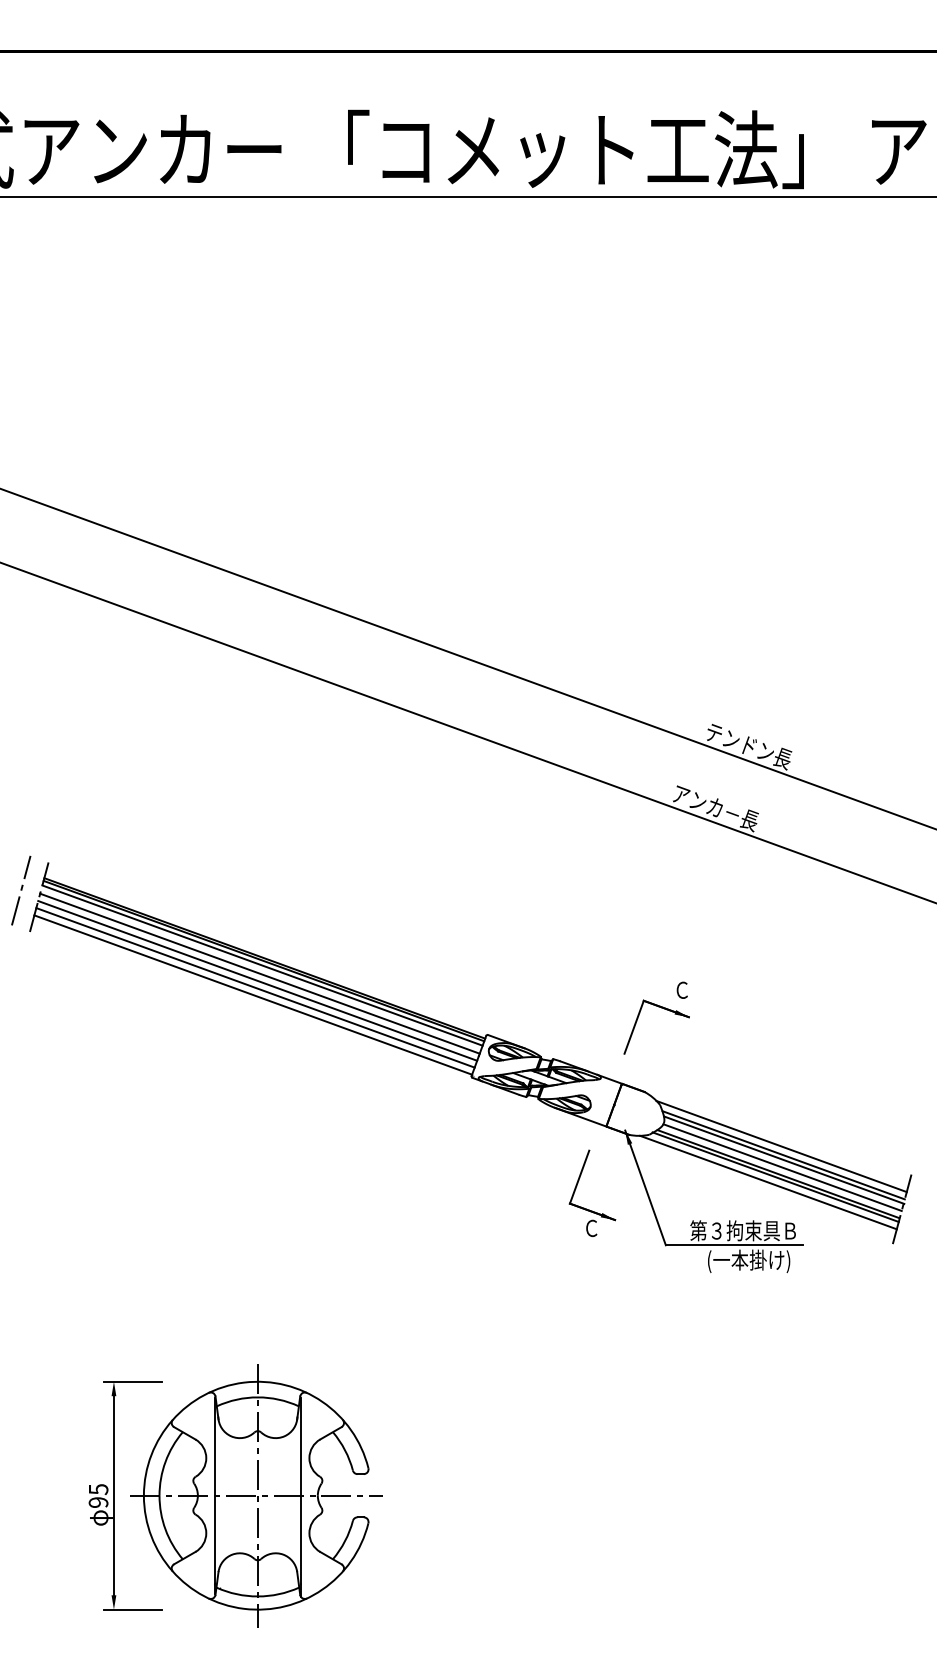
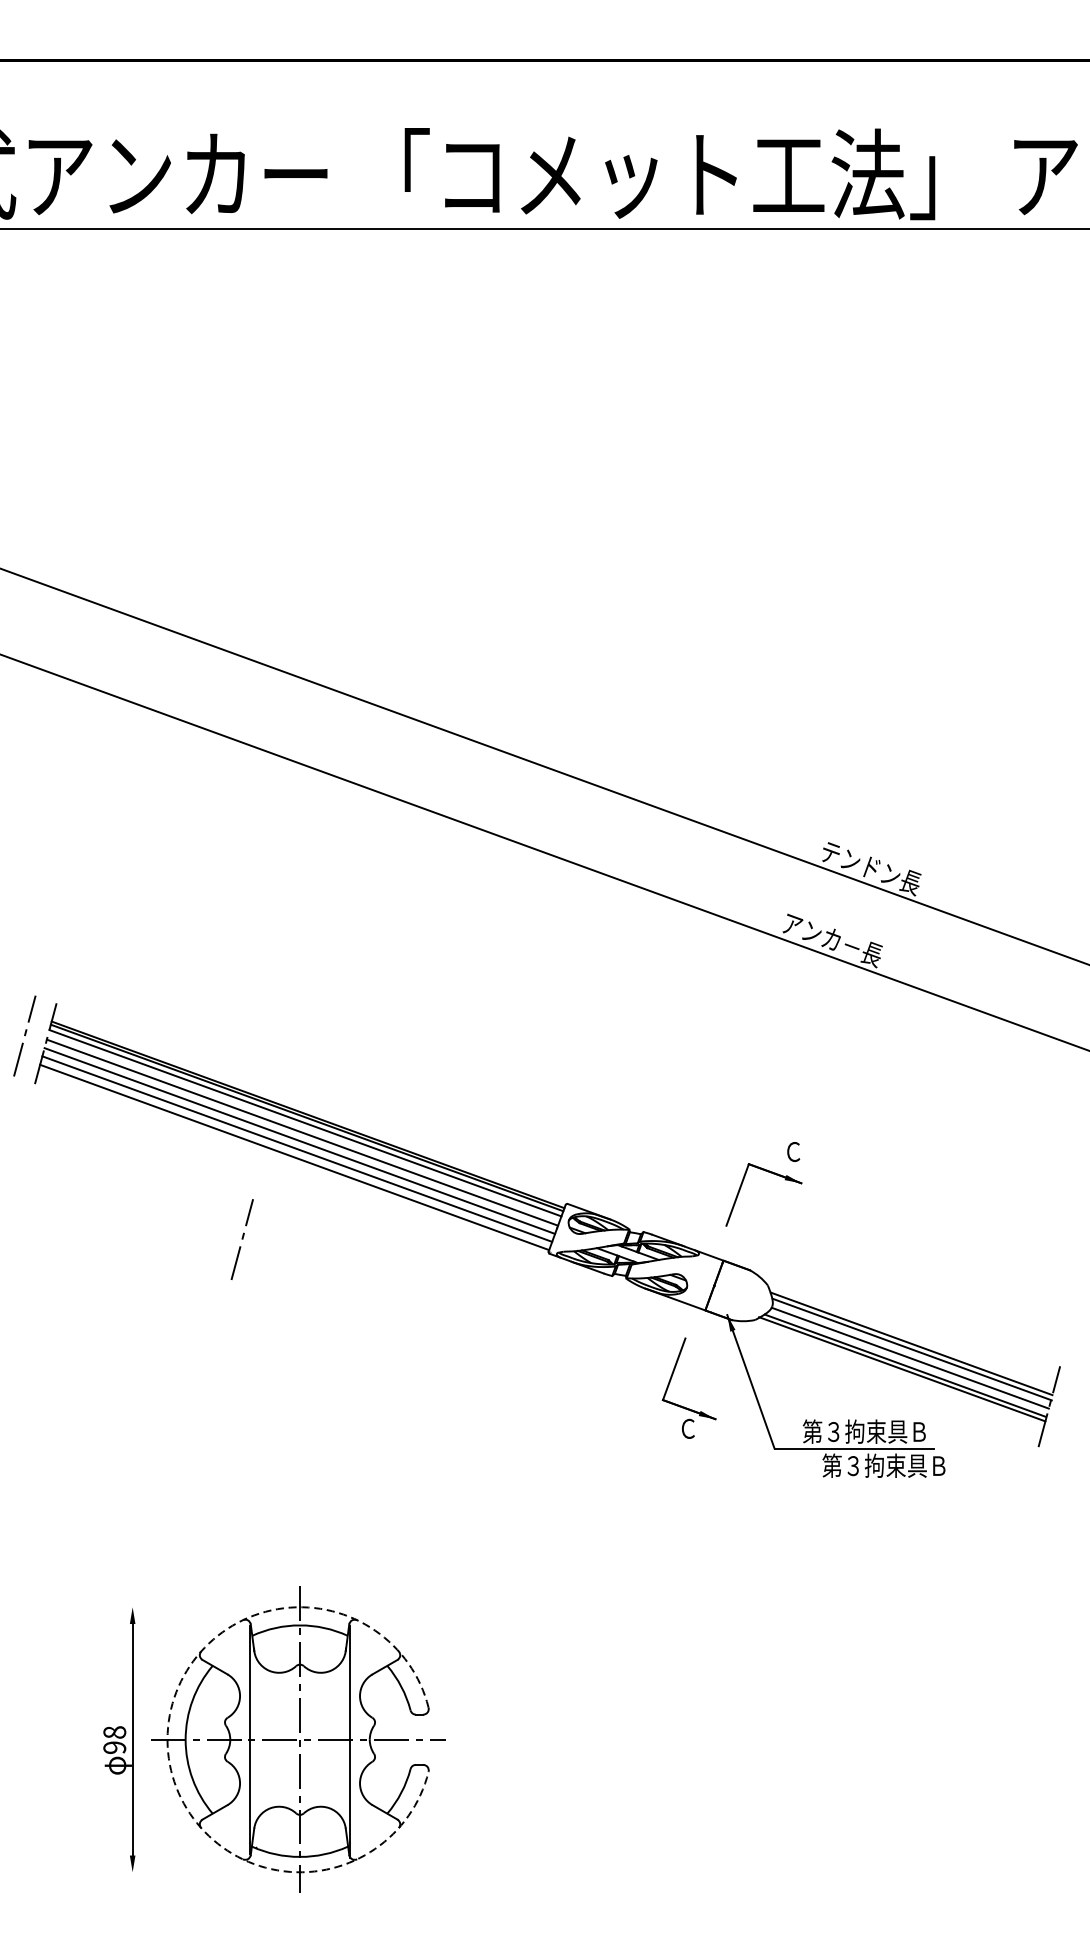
line: (208, 1065) -> (242, 1239), added
line: (781, 1146) -> (909, 1333), removed
line: (768, 1182) -> (893, 1375), removed
text: (759, 1261) -> (883, 1467), (一本掛け) -> 第３拘束具Ｂ
line: (132, 1381) -> (154, 1606), removed
text: (98, 1489) -> (114, 1732), 95 -> 98
arc: (143, 1495) -> (167, 1739), solid -> dashed
line: (132, 1609) -> (154, 1872), removed

